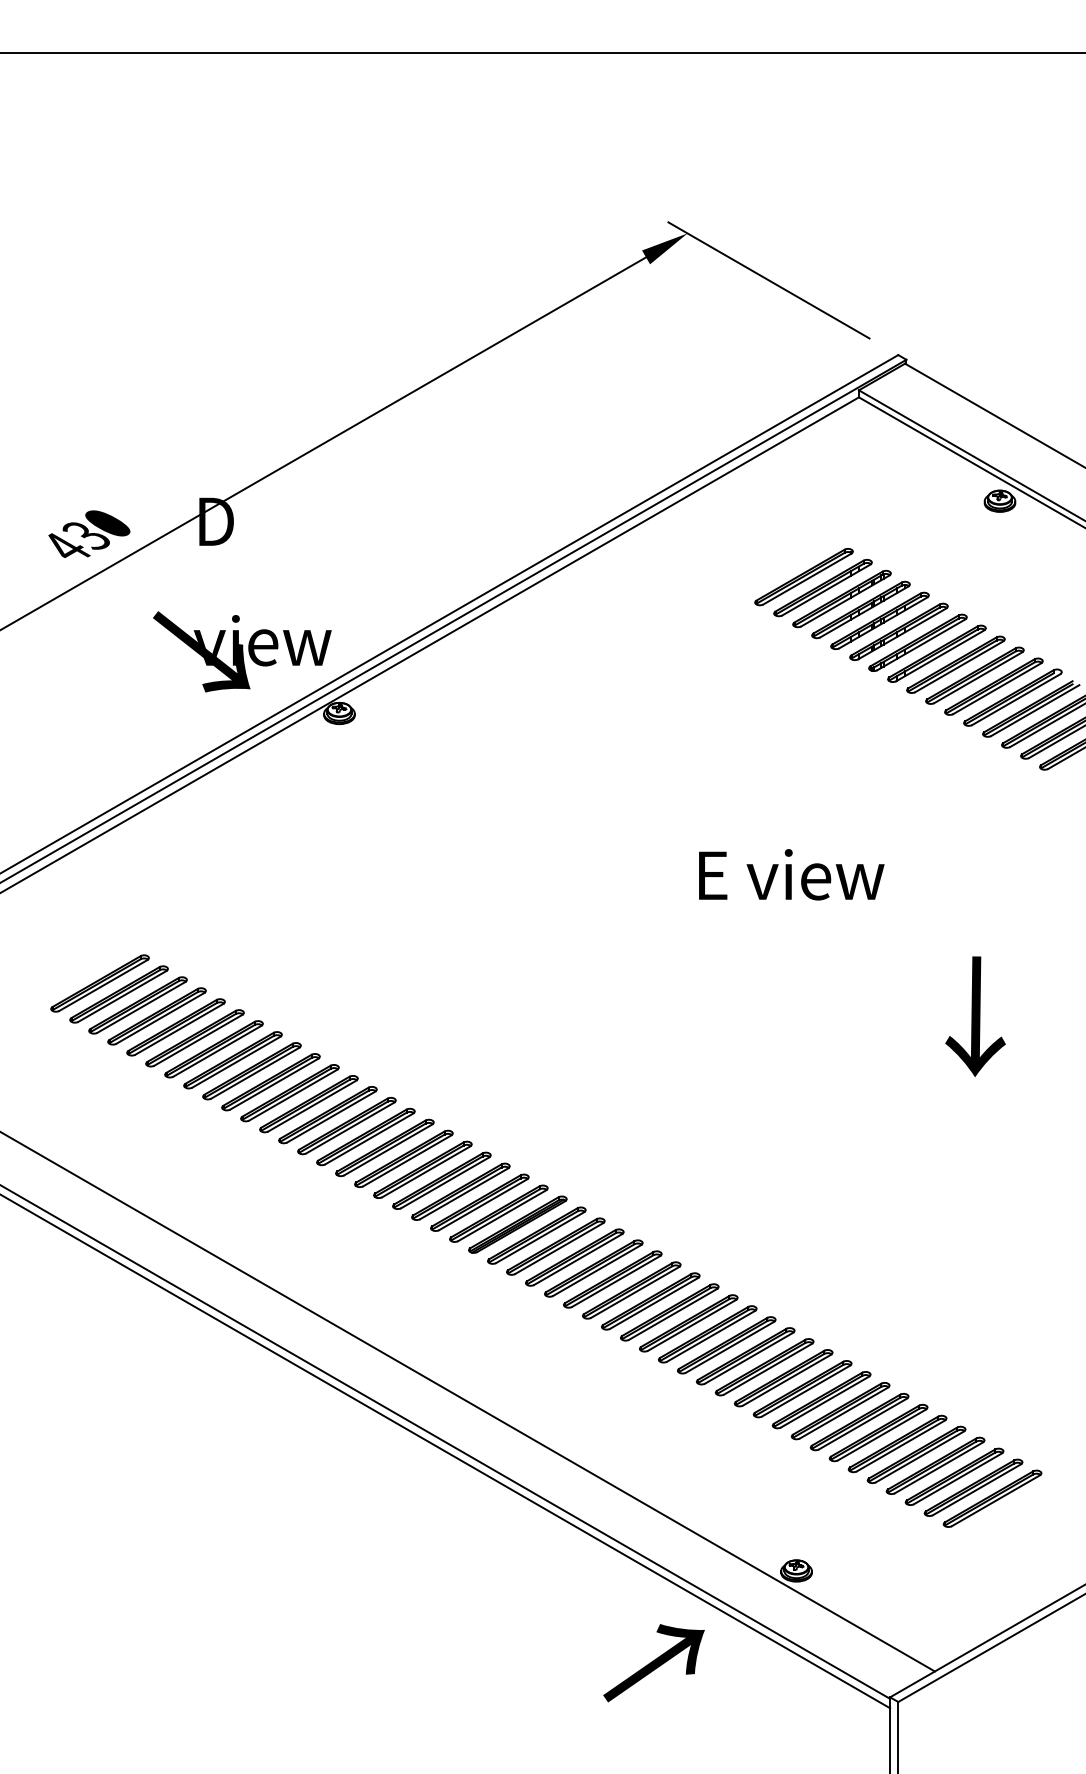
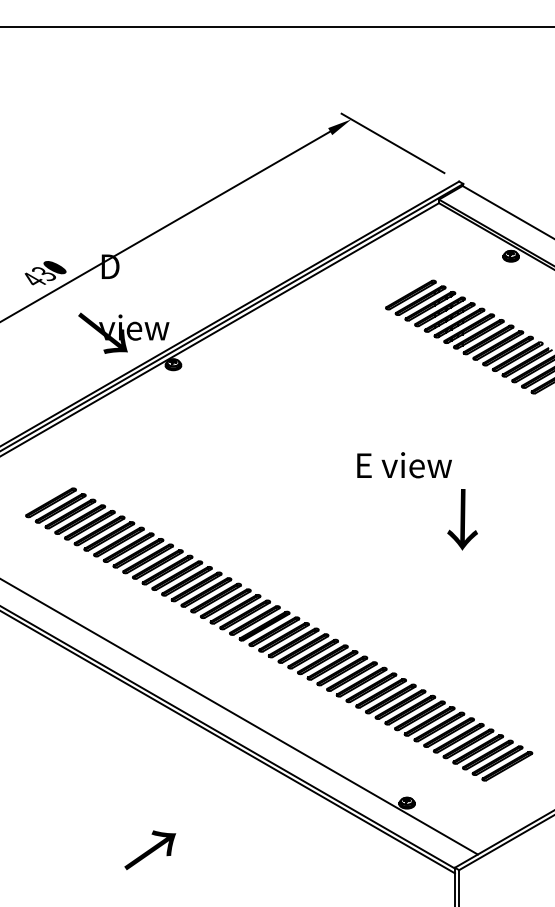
text: (791, 875) -> (404, 465), moved
text: (975, 1016) -> (462, 519), moved
text: (654, 1663) -> (150, 850), moved

